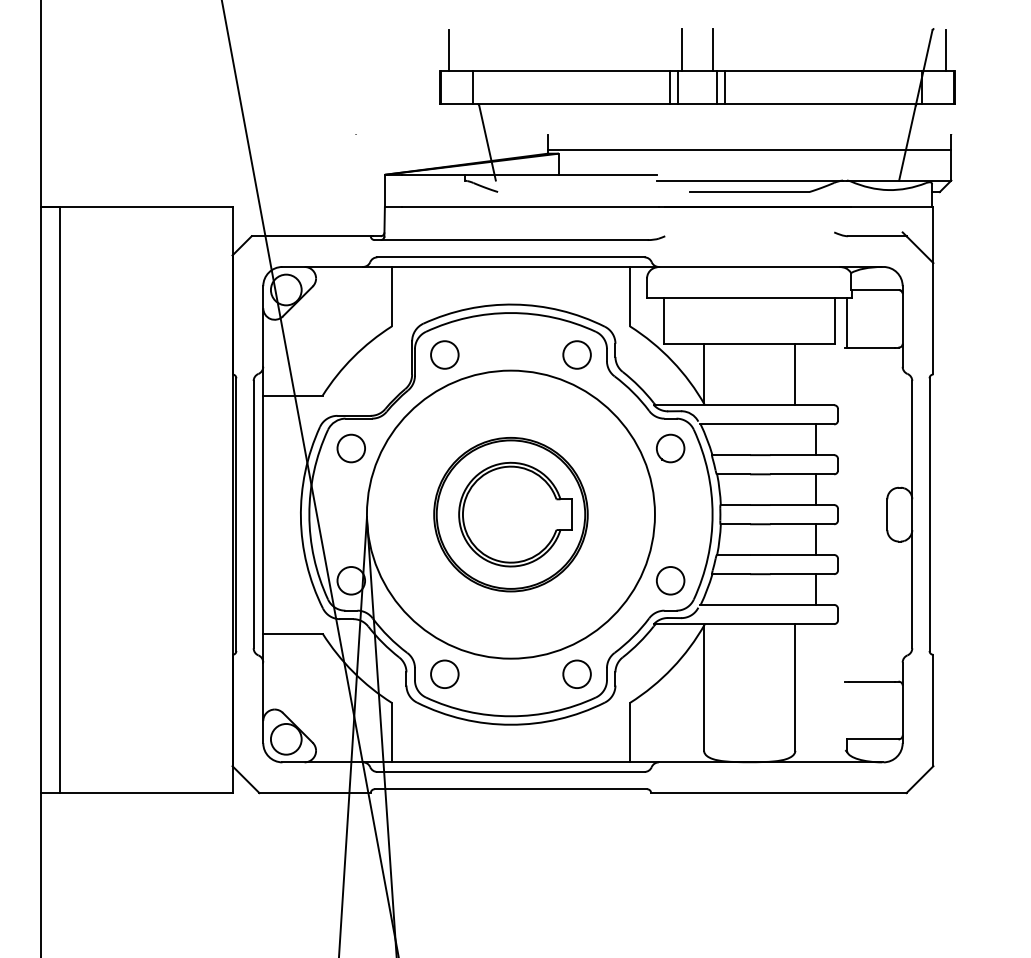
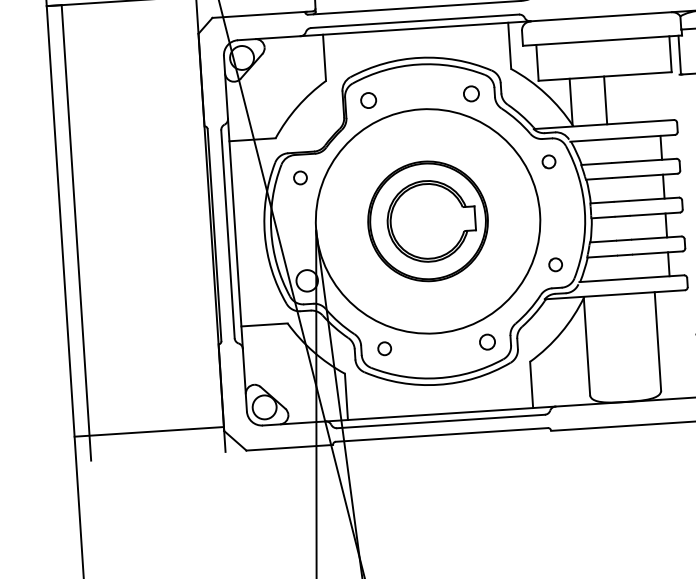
circle: (444, 354) -> (368, 100), size x0.7
circle: (576, 354) -> (470, 93), size x0.7
line: (795, 374) -> (605, 100), moved
circle: (350, 448) -> (299, 178), size x0.6
part: (670, 448) -> (548, 161), size x0.6
circle: (670, 580) -> (555, 264), size x0.6
circle: (444, 673) -> (384, 348), size x0.6
circle: (576, 673) -> (487, 341), size x0.7
line: (136, 793) -> (149, 432), moved

